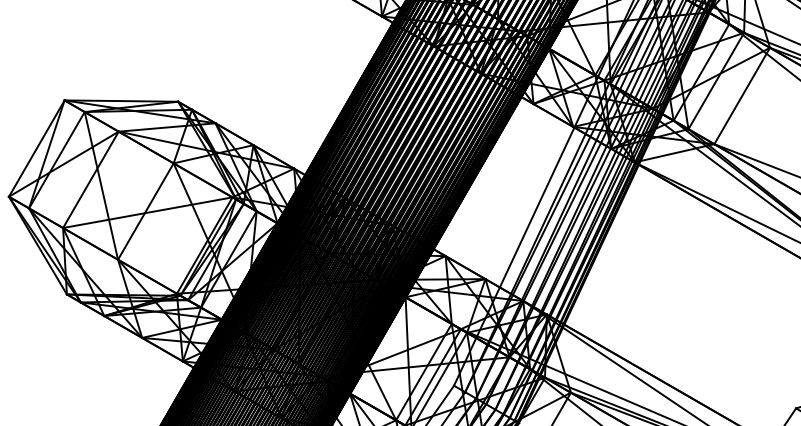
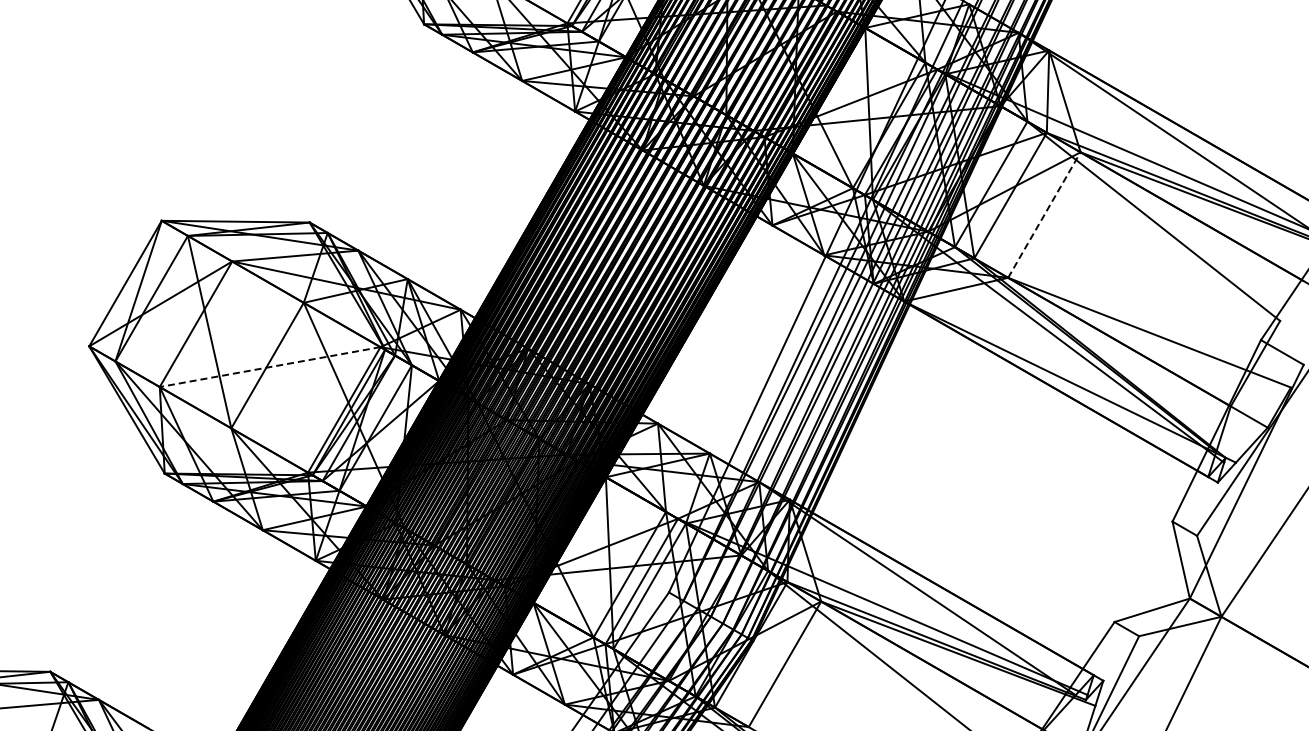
line: (742, 95) -> (1044, 214), solid -> dashed
line: (147, 213) -> (269, 367), solid -> dashed

